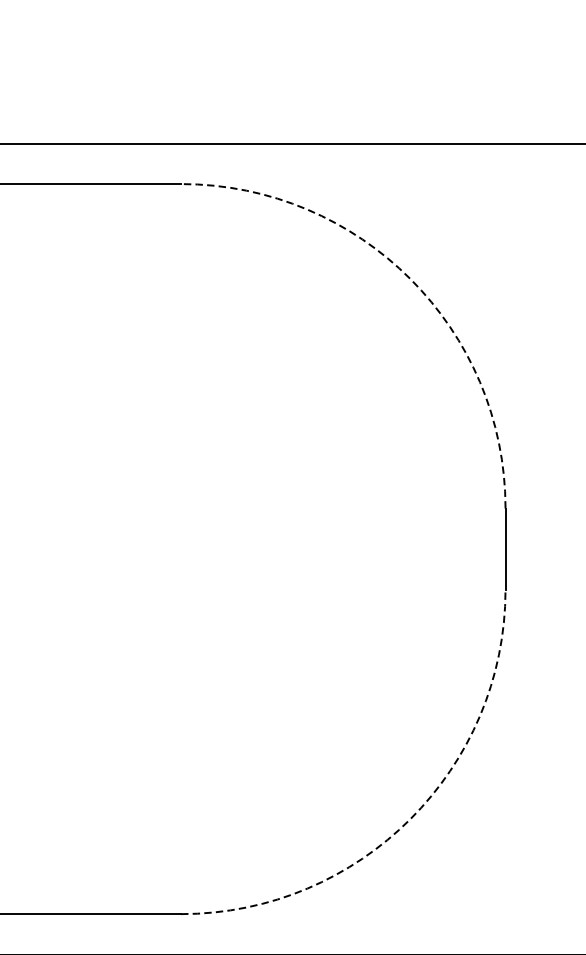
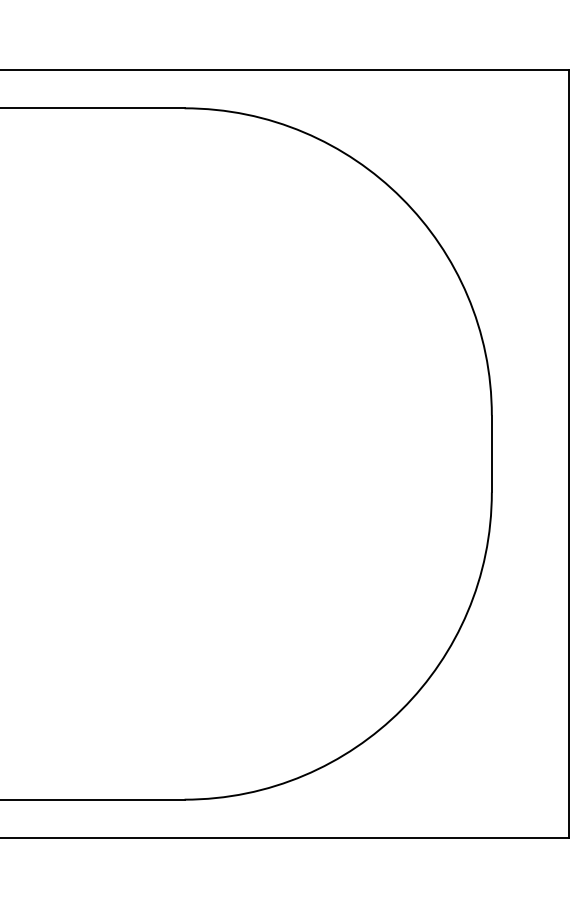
arc: (410, 279) -> (401, 198), dashed -> solid
arc: (410, 818) -> (401, 709), dashed -> solid

